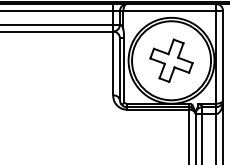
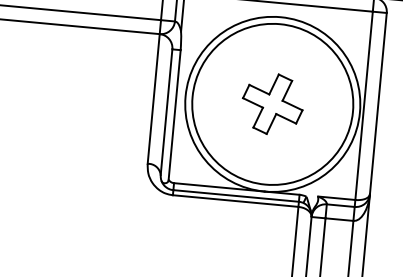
part: (171, 60) -> (272, 103), size x0.7

